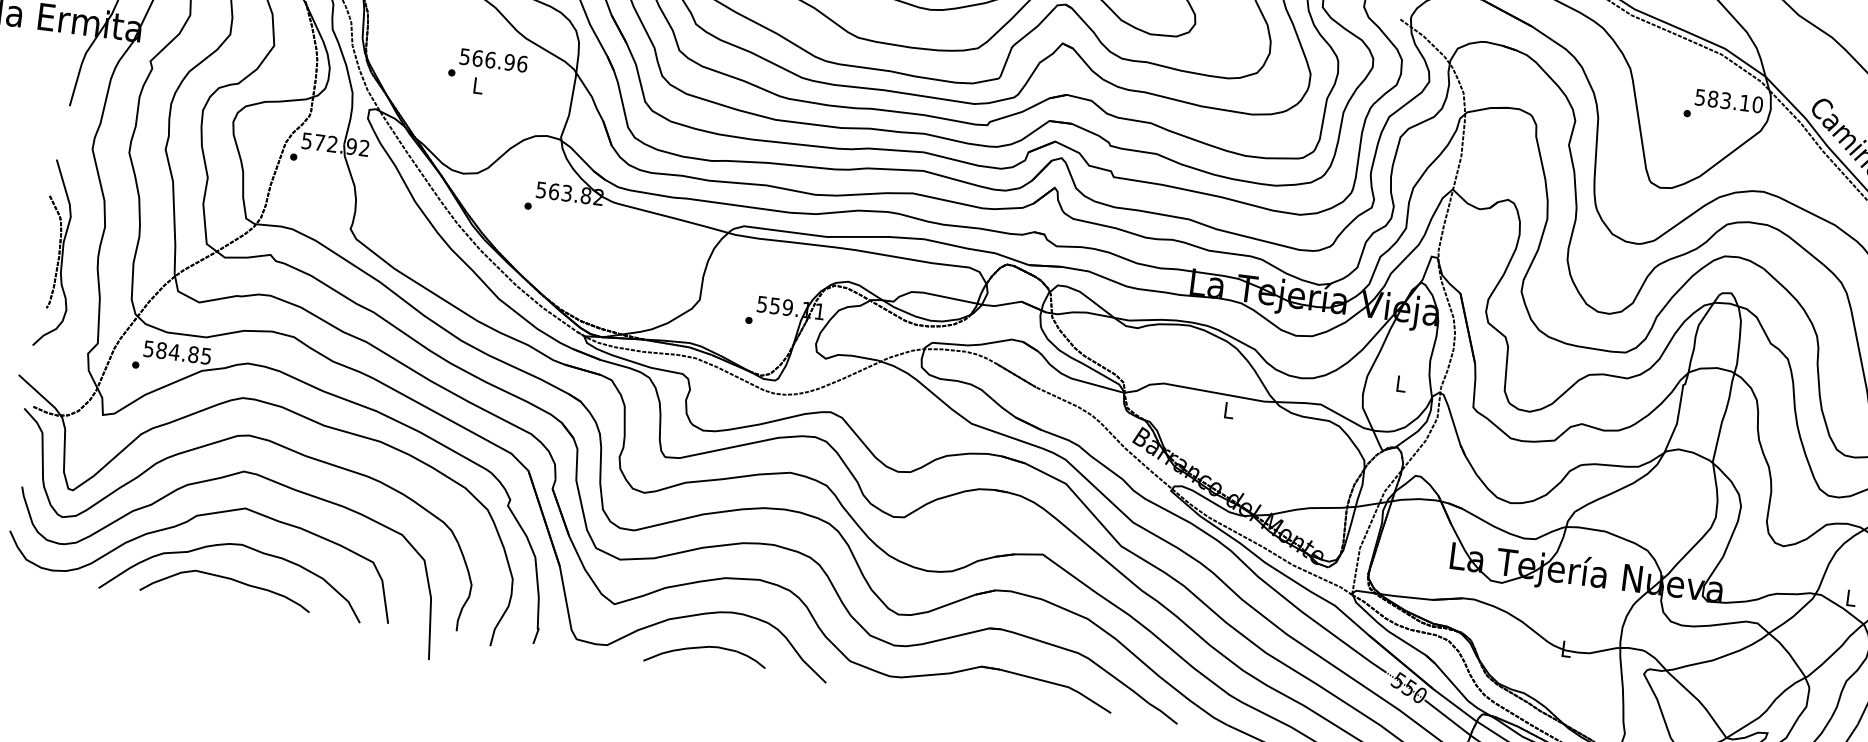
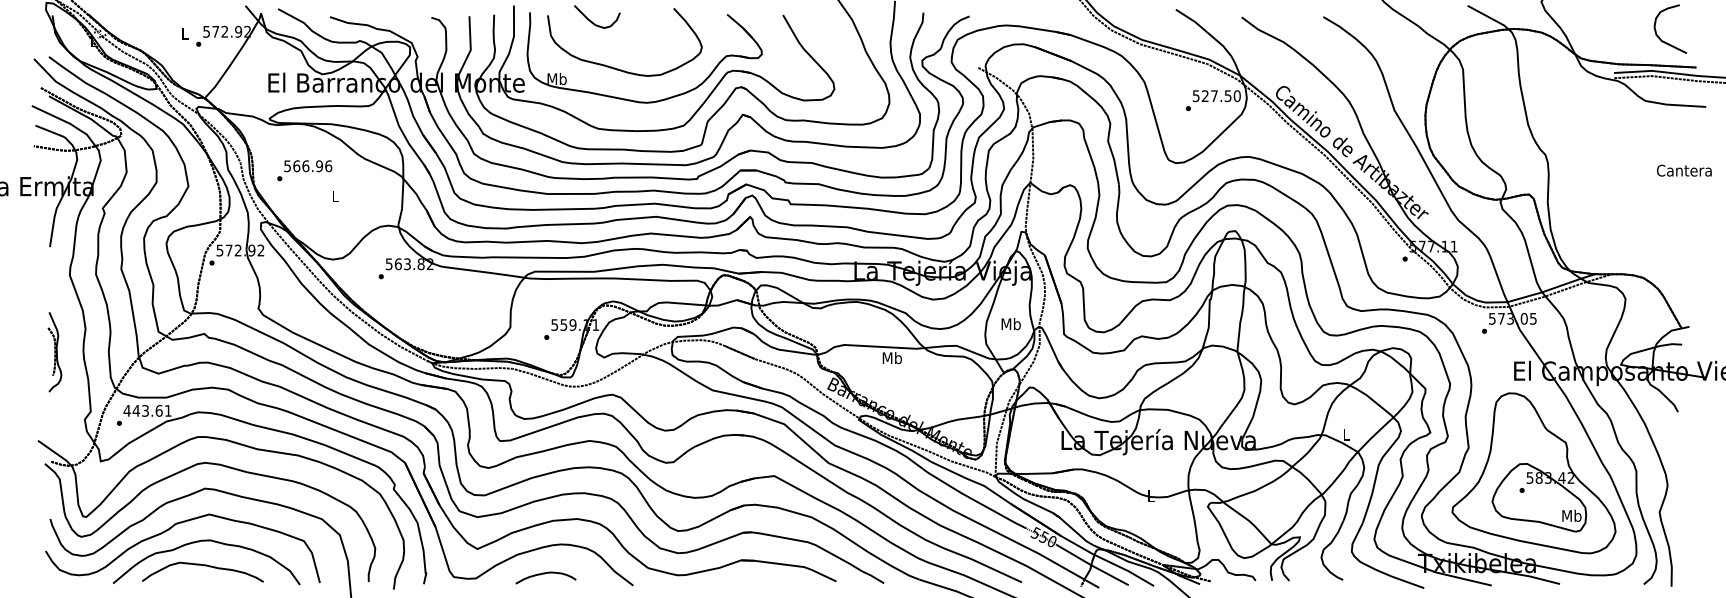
text: (487, 65) -> (304, 170), moved
text: (1728, 101) -> (1216, 96), 583.10 -> 527.50
part: (57, 253) -> (54, 351), size x0.6
text: (177, 352) -> (147, 410), 584.85 -> 443.61
text: (1400, 384) -> (1010, 324), L -> Mb
text: (1227, 410) -> (891, 358), L -> Mb
part: (704, 656) -> (545, 577), size x0.7

